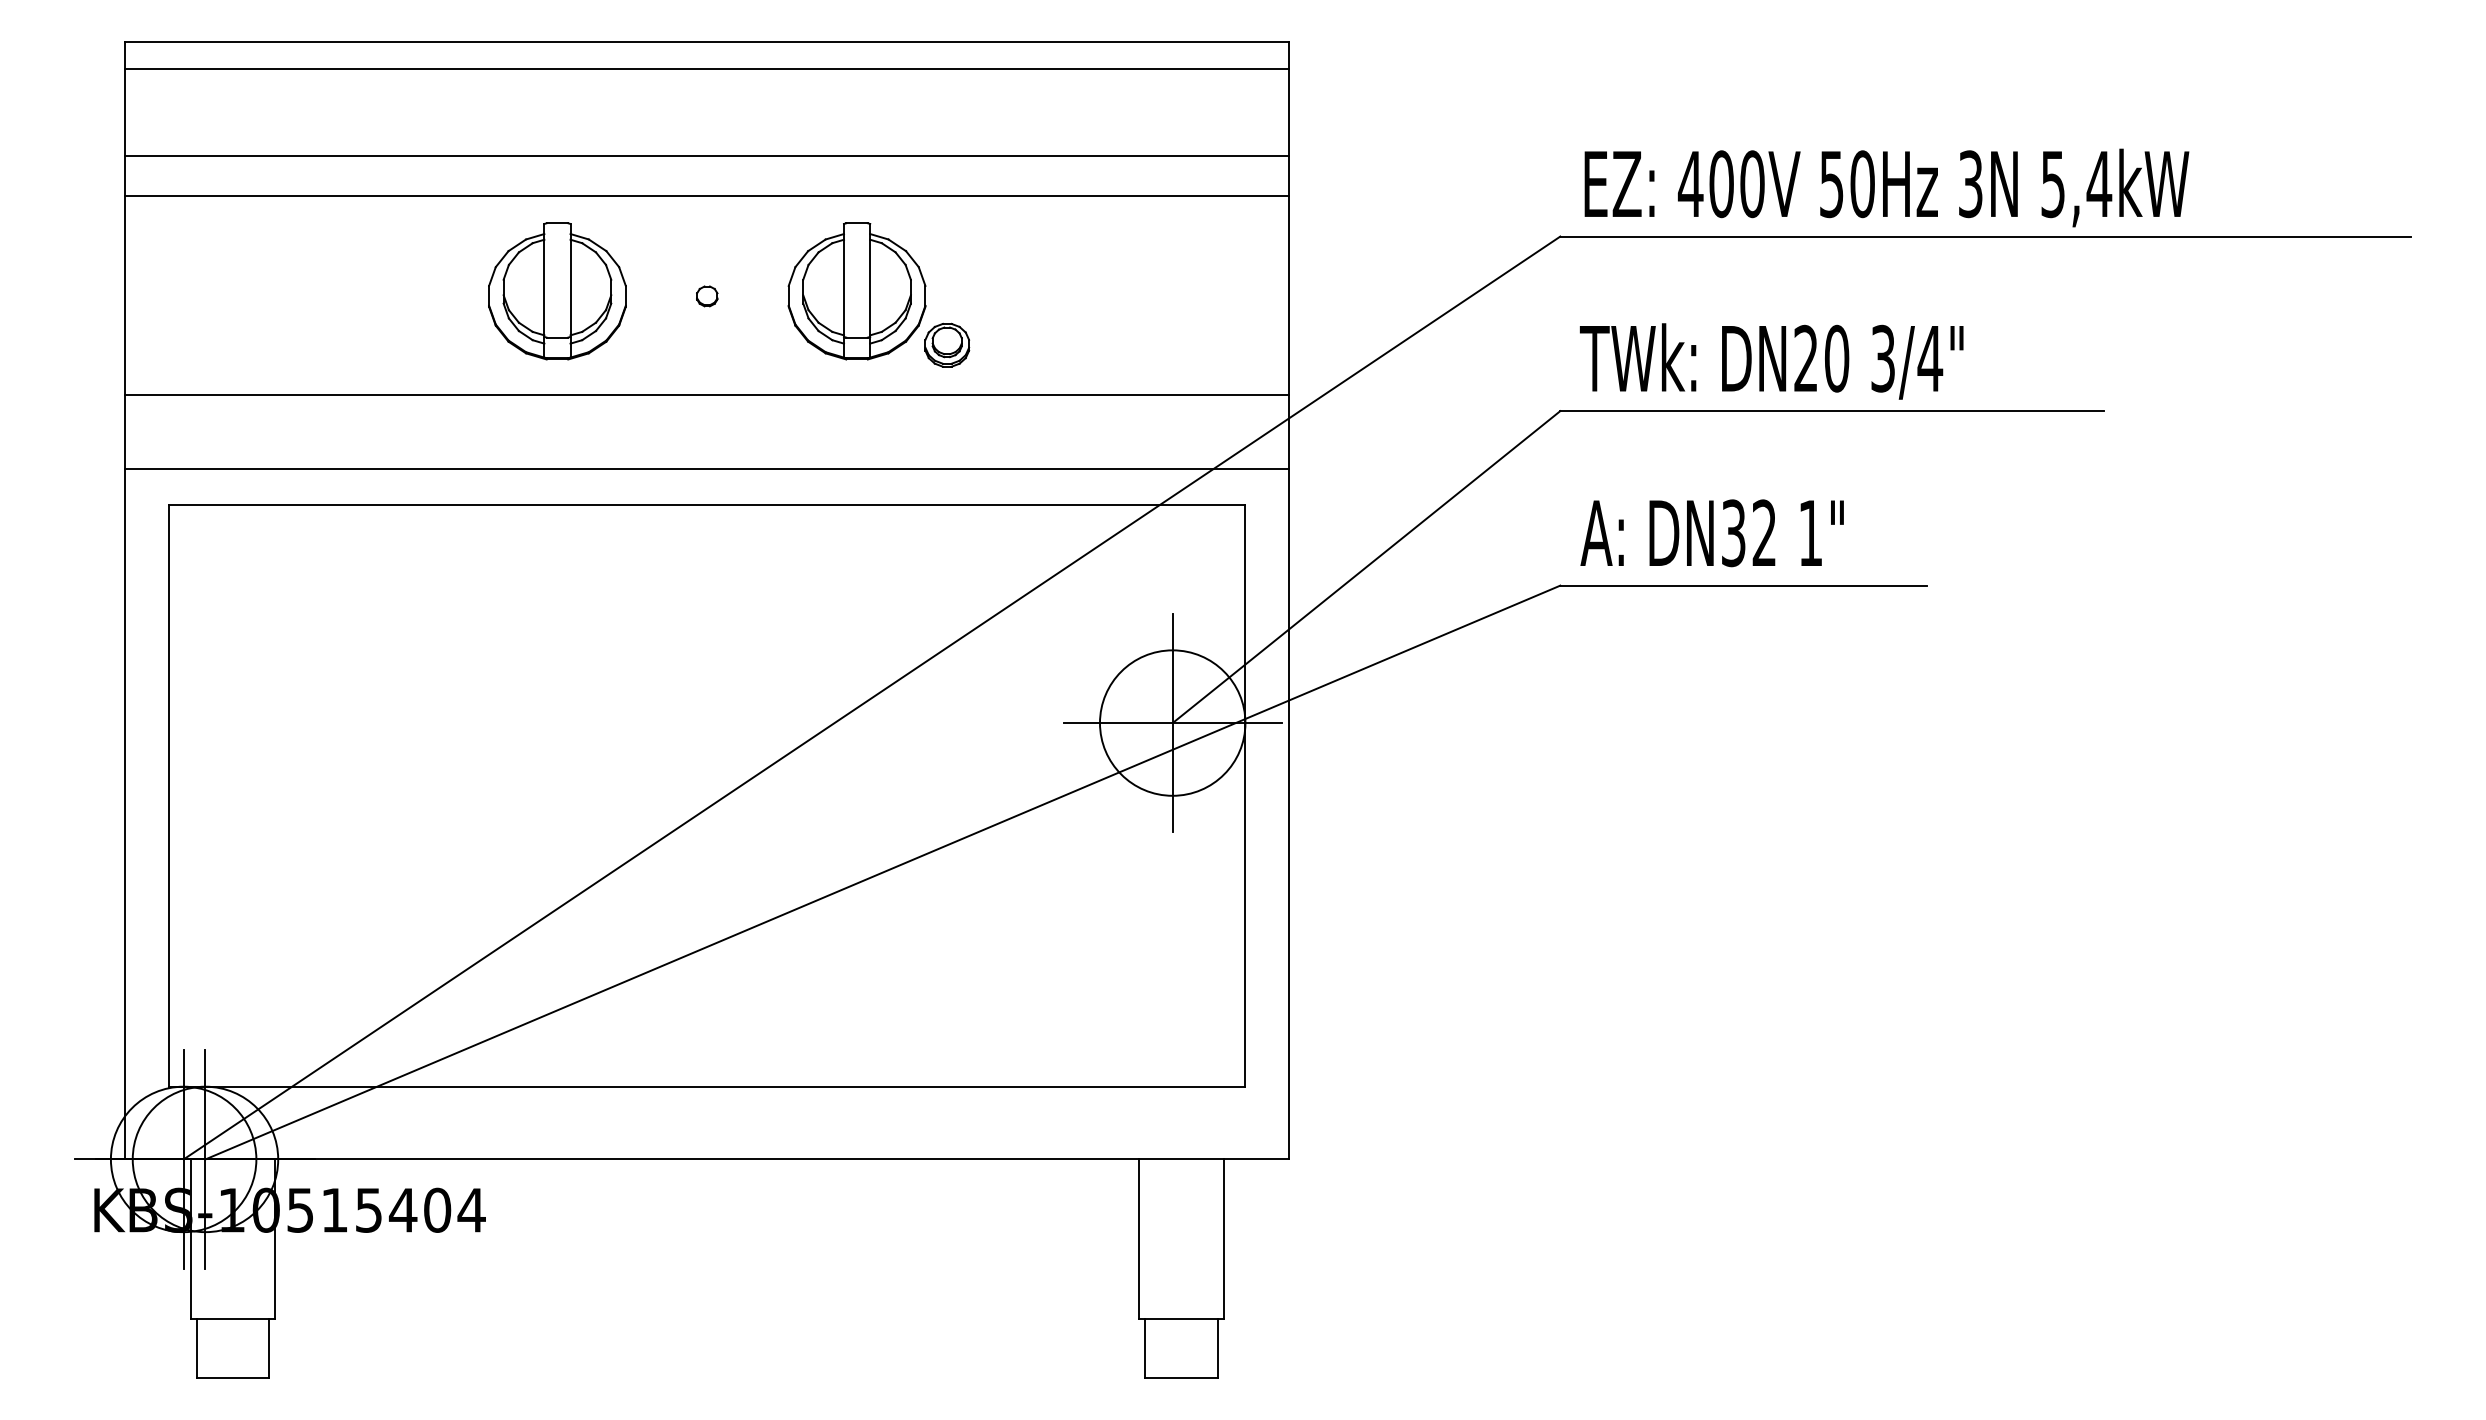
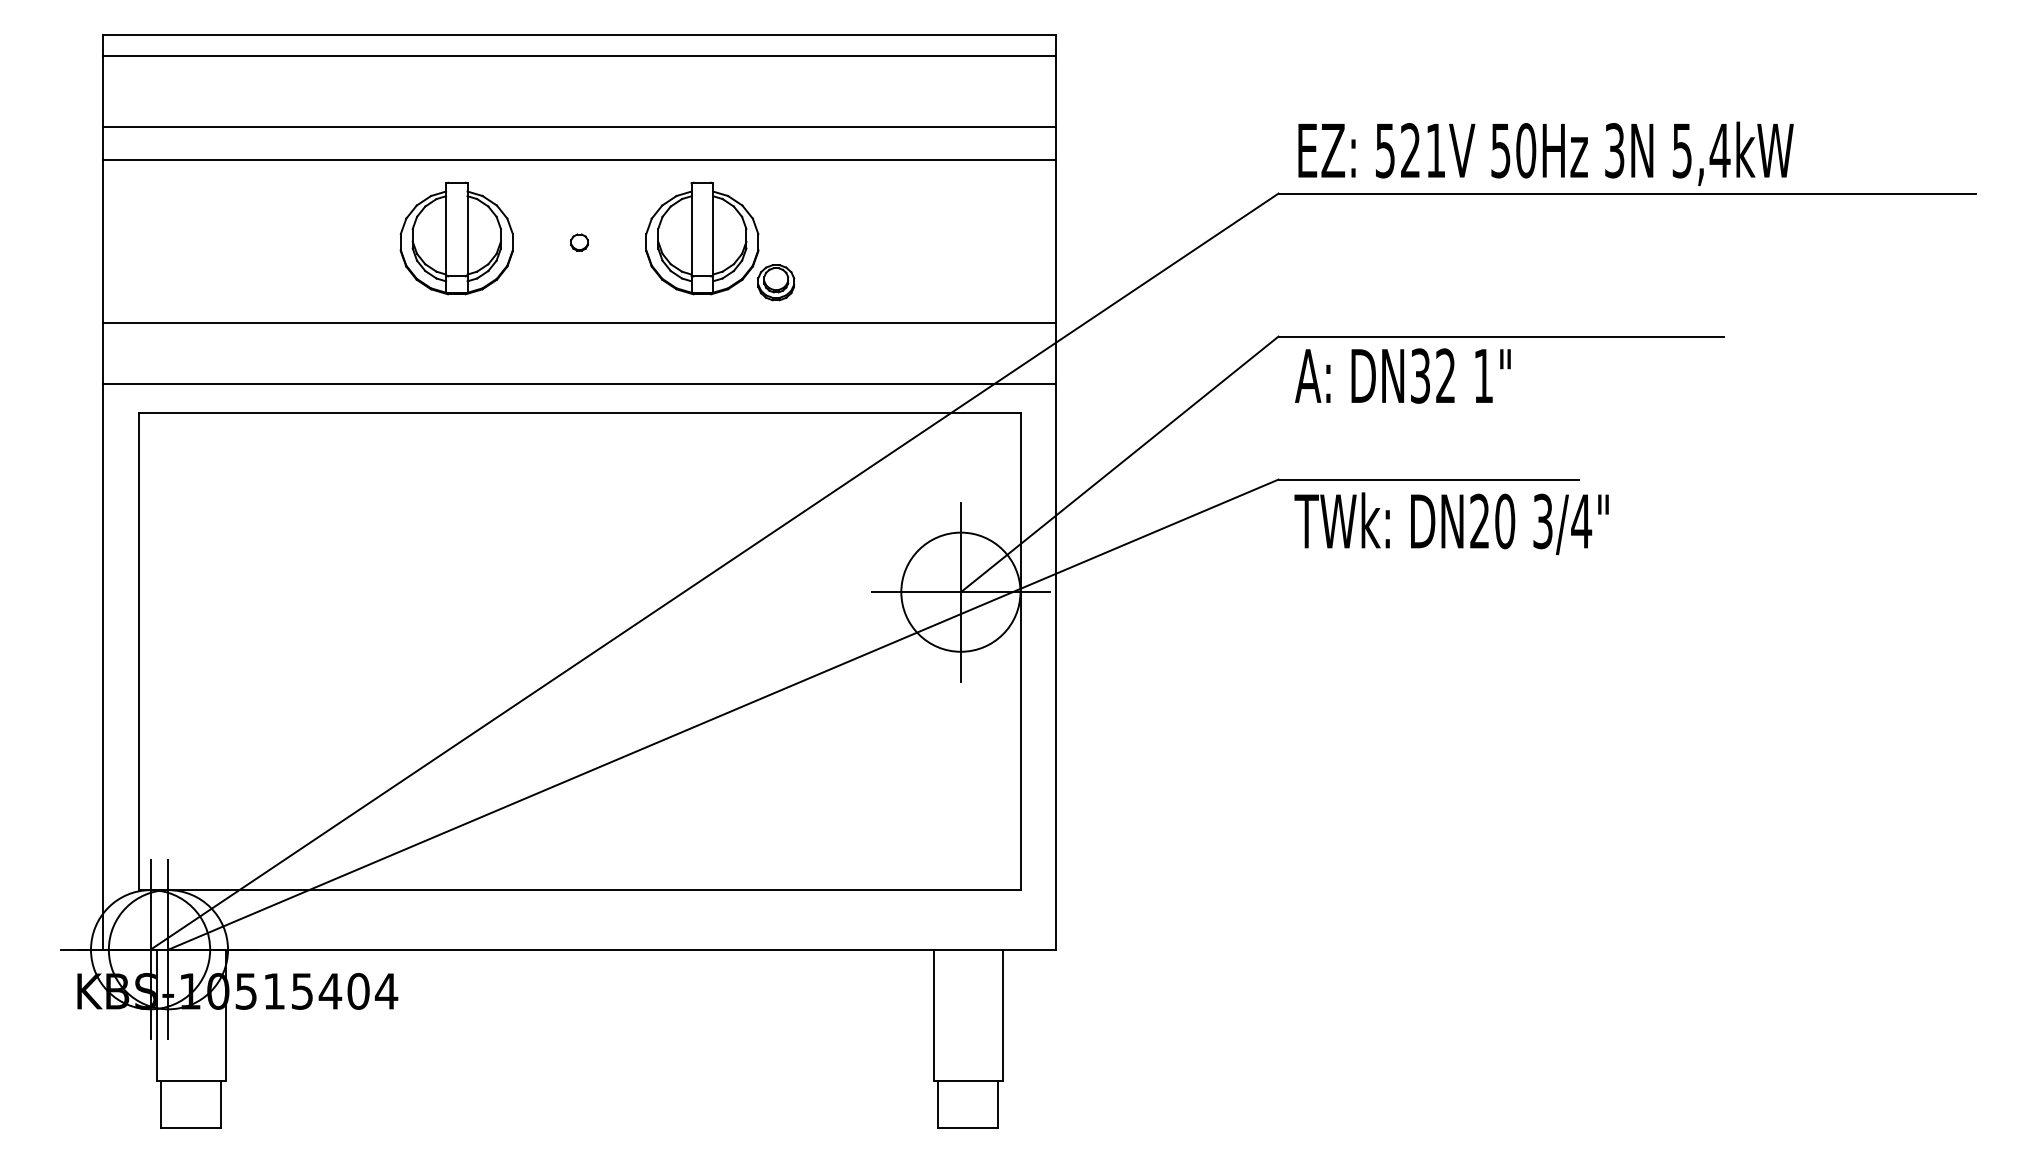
text: (1720, 184) -> (1409, 150), 400V -> 521V
text: (1771, 361) -> (1451, 523), moved
text: (1711, 533) -> (1402, 376), moved

